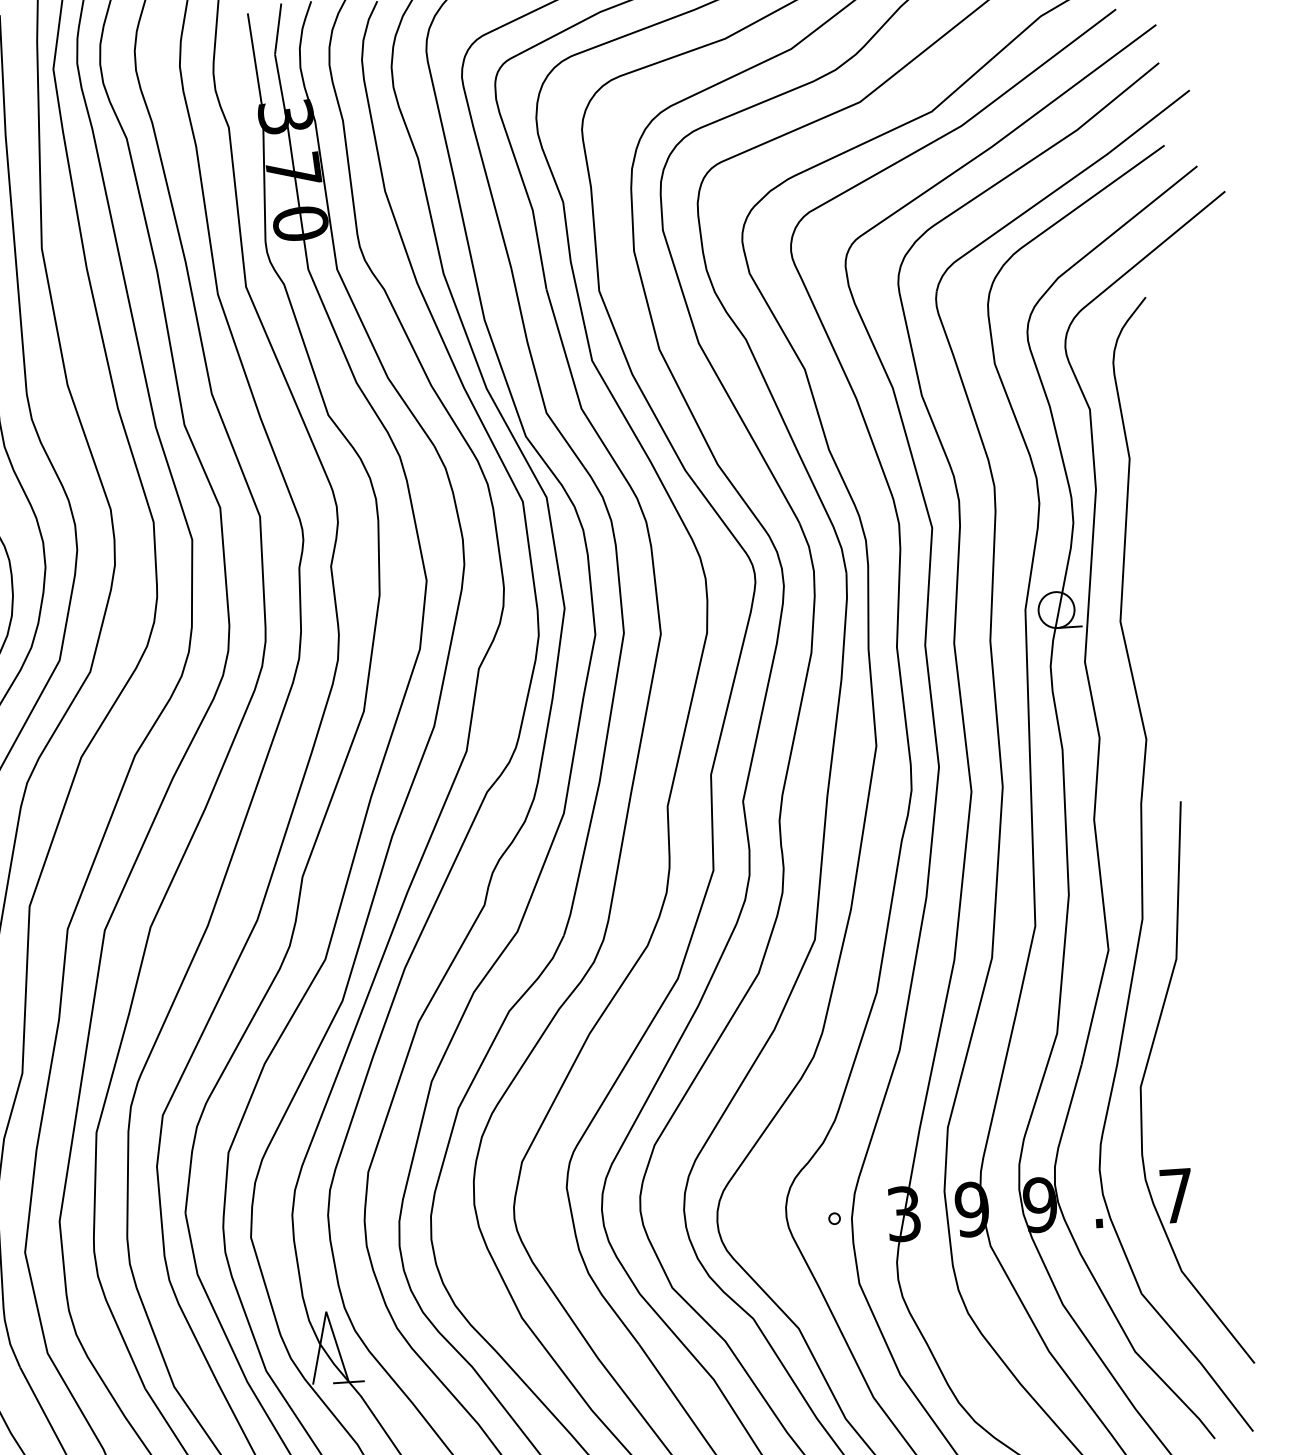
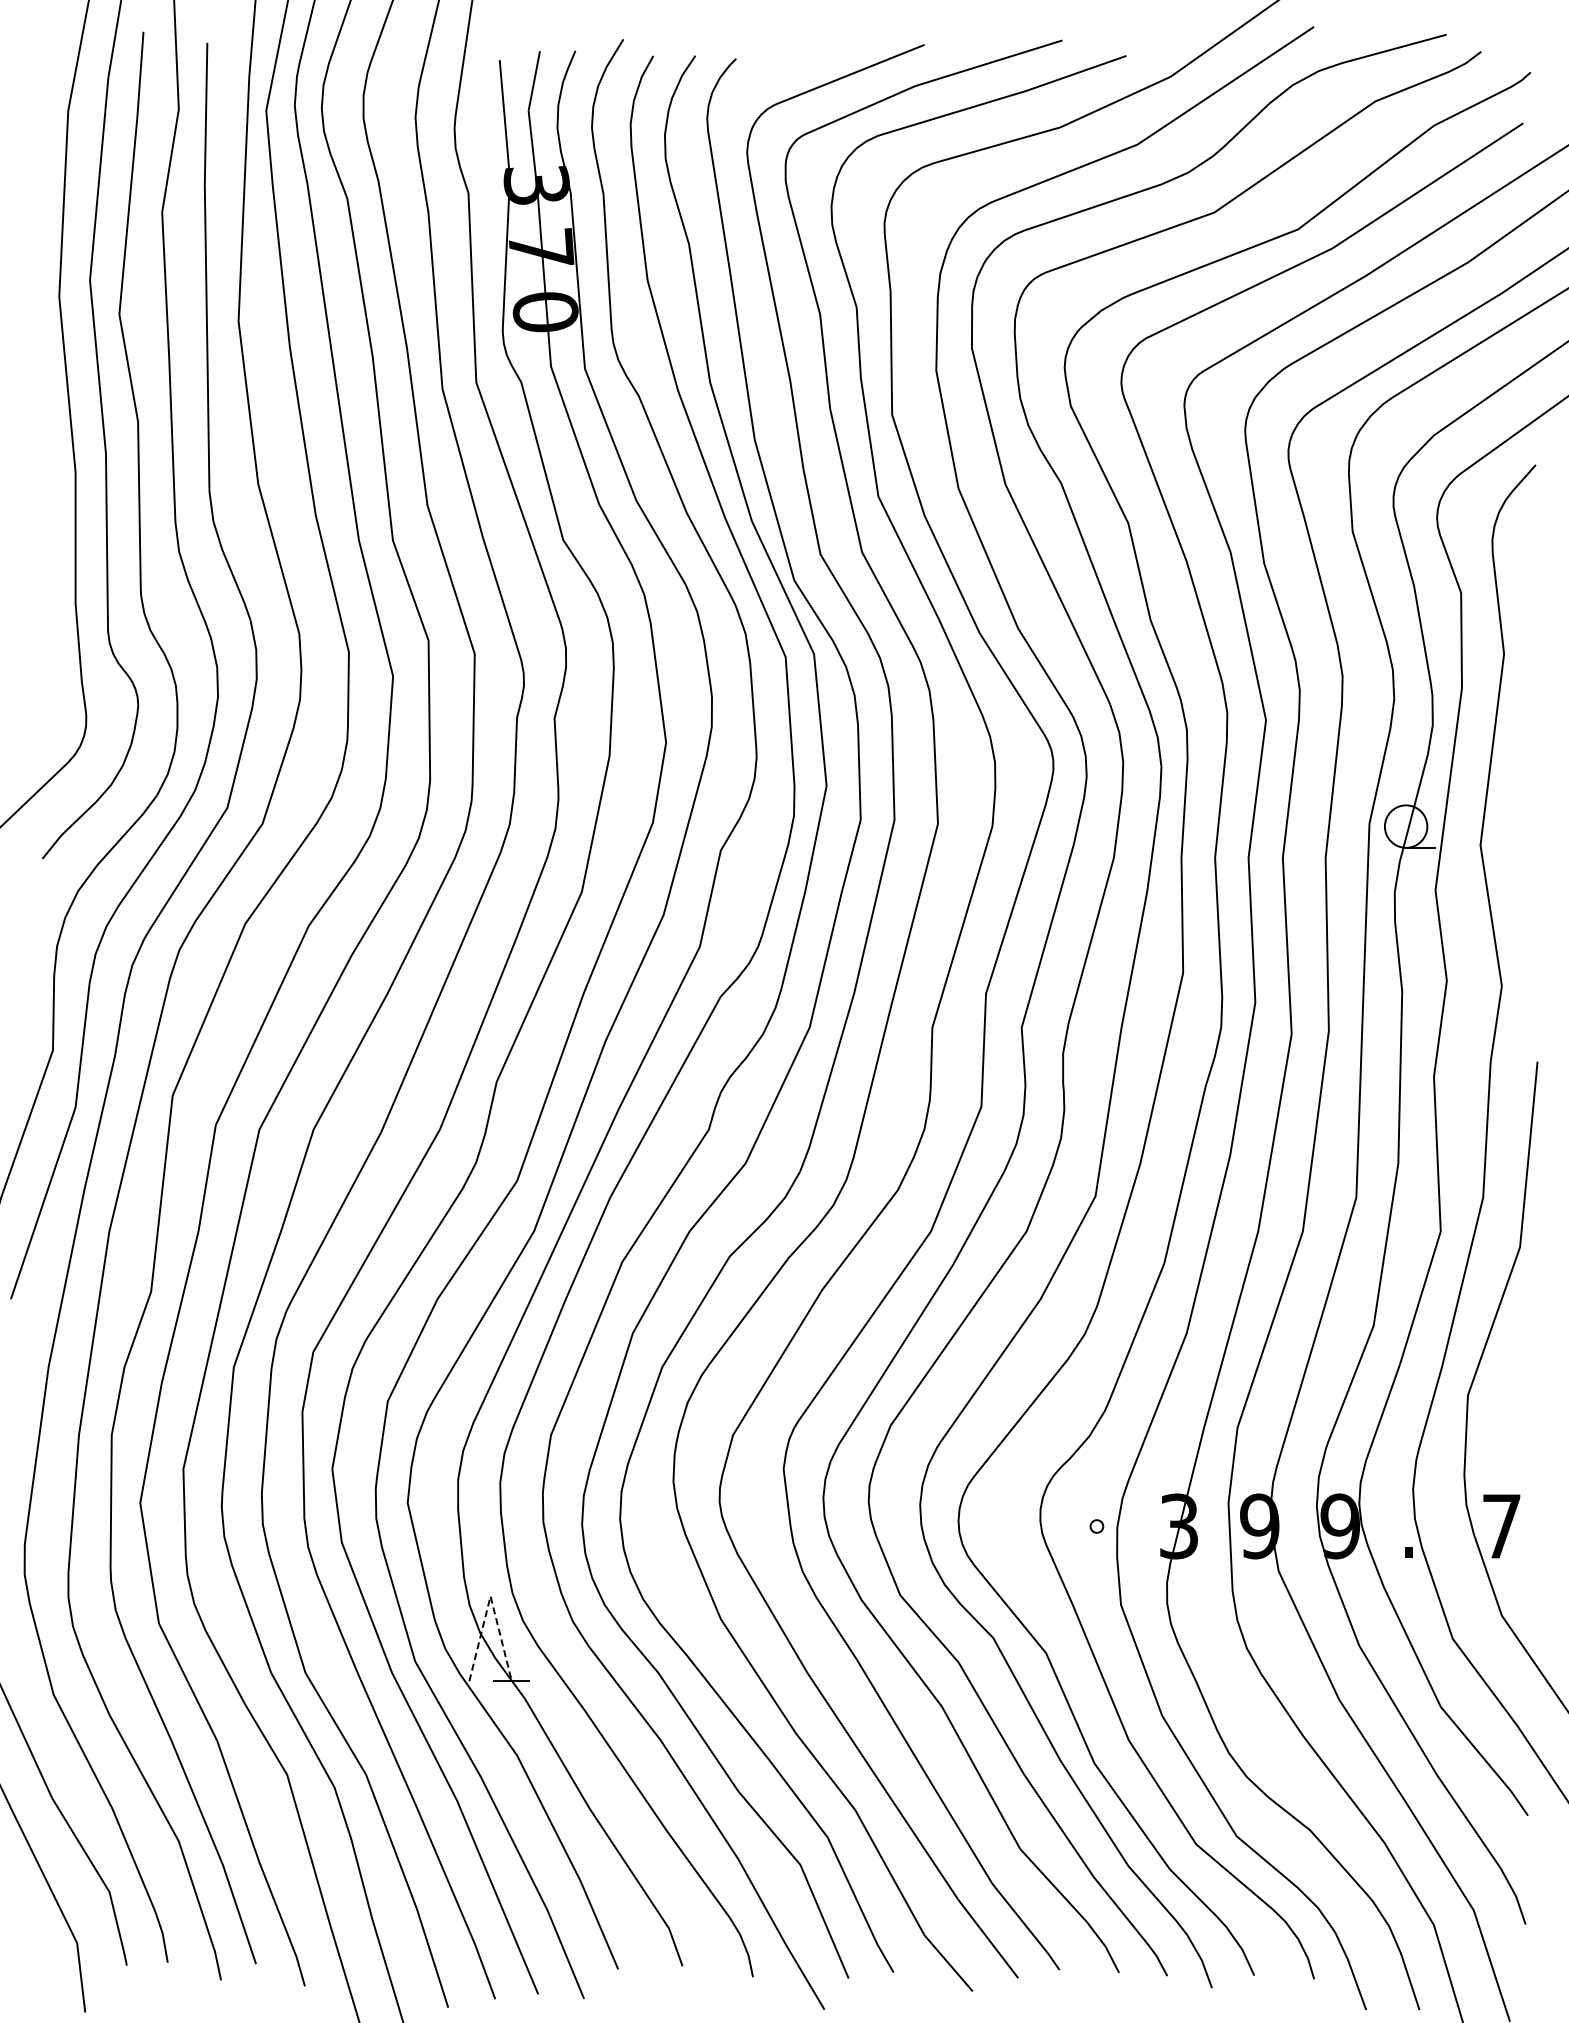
line: (326, 1311) -> (490, 1596), solid -> dashed

